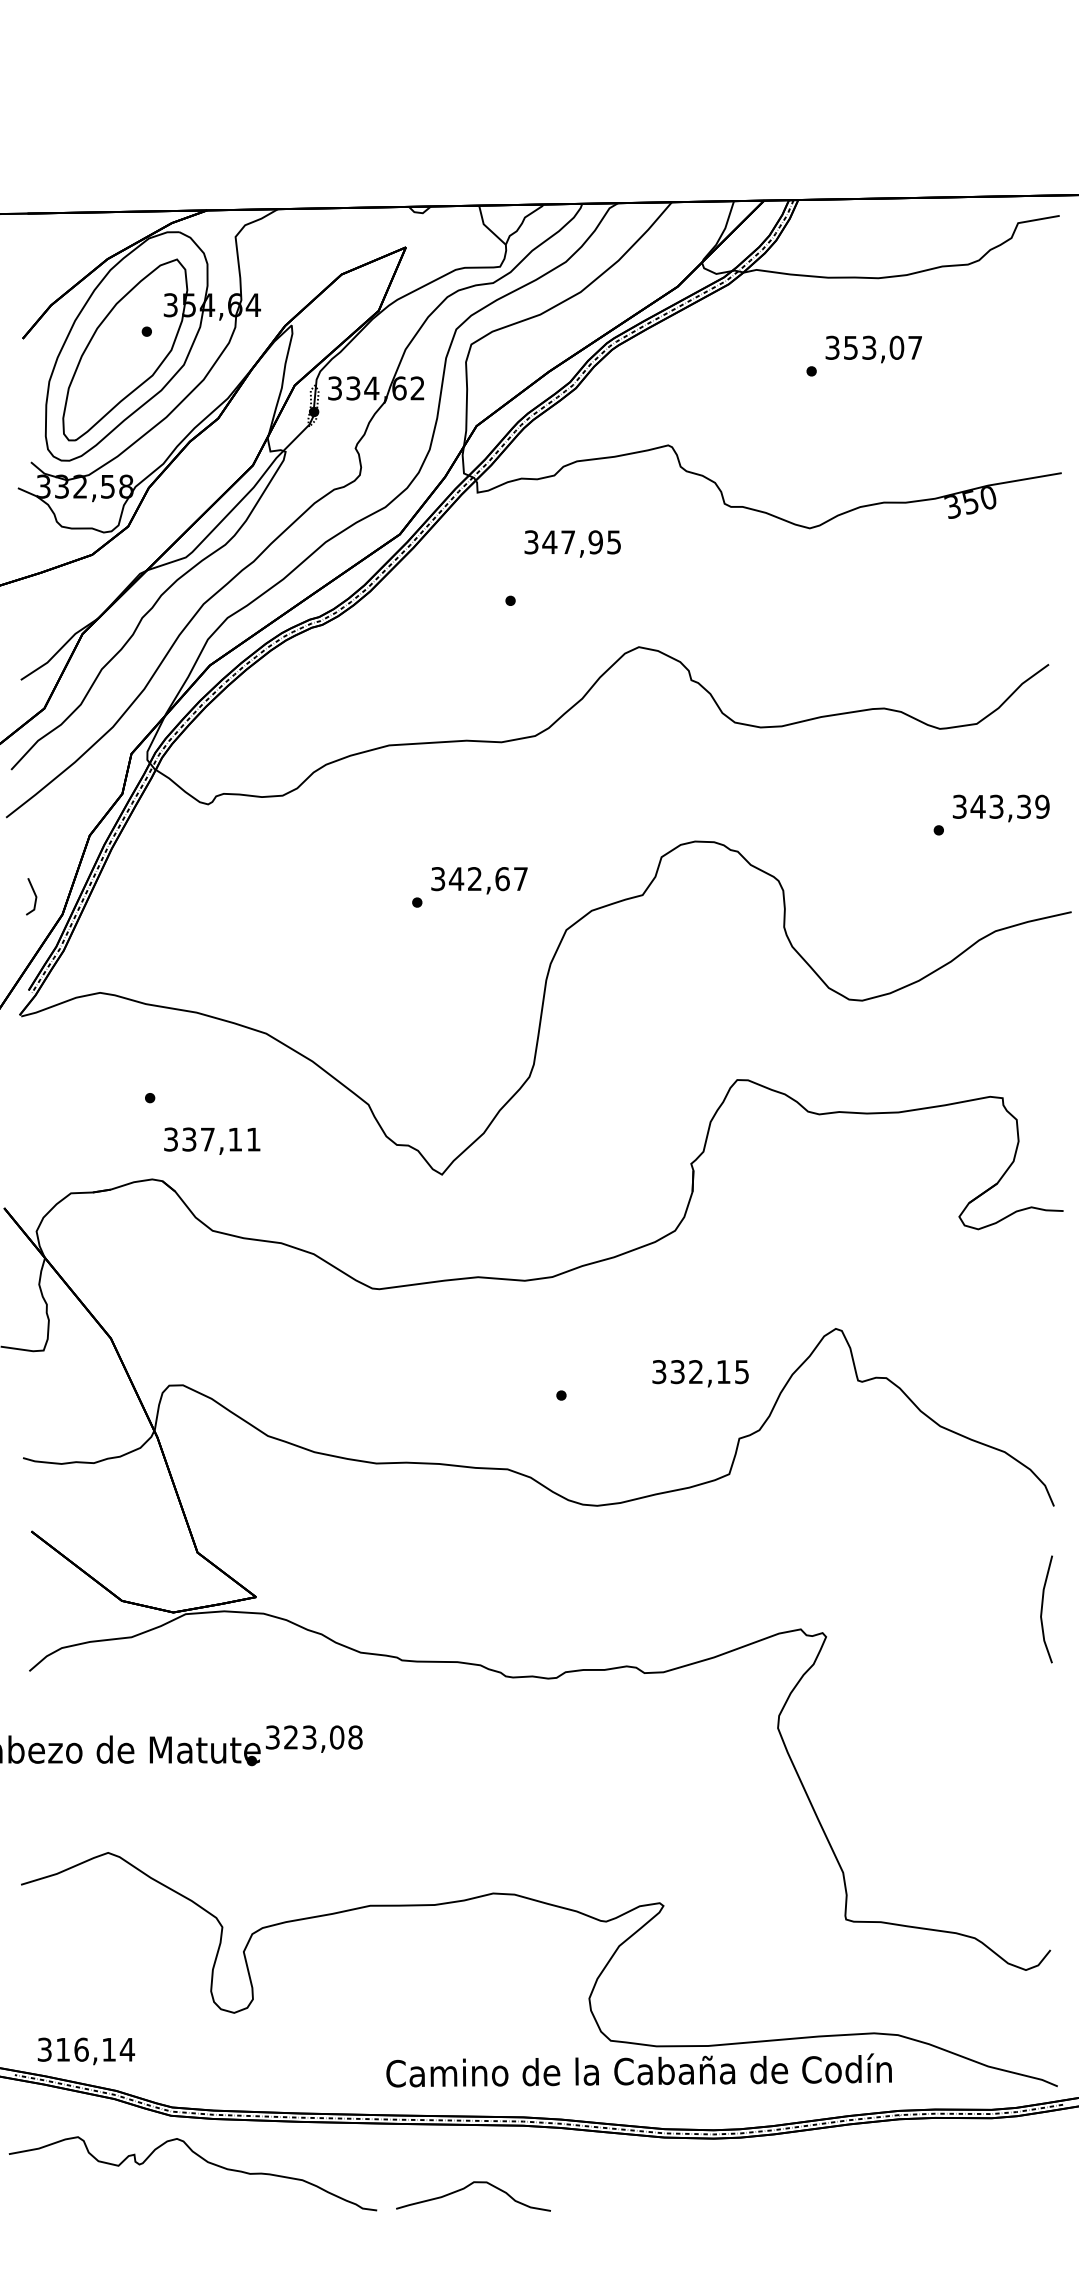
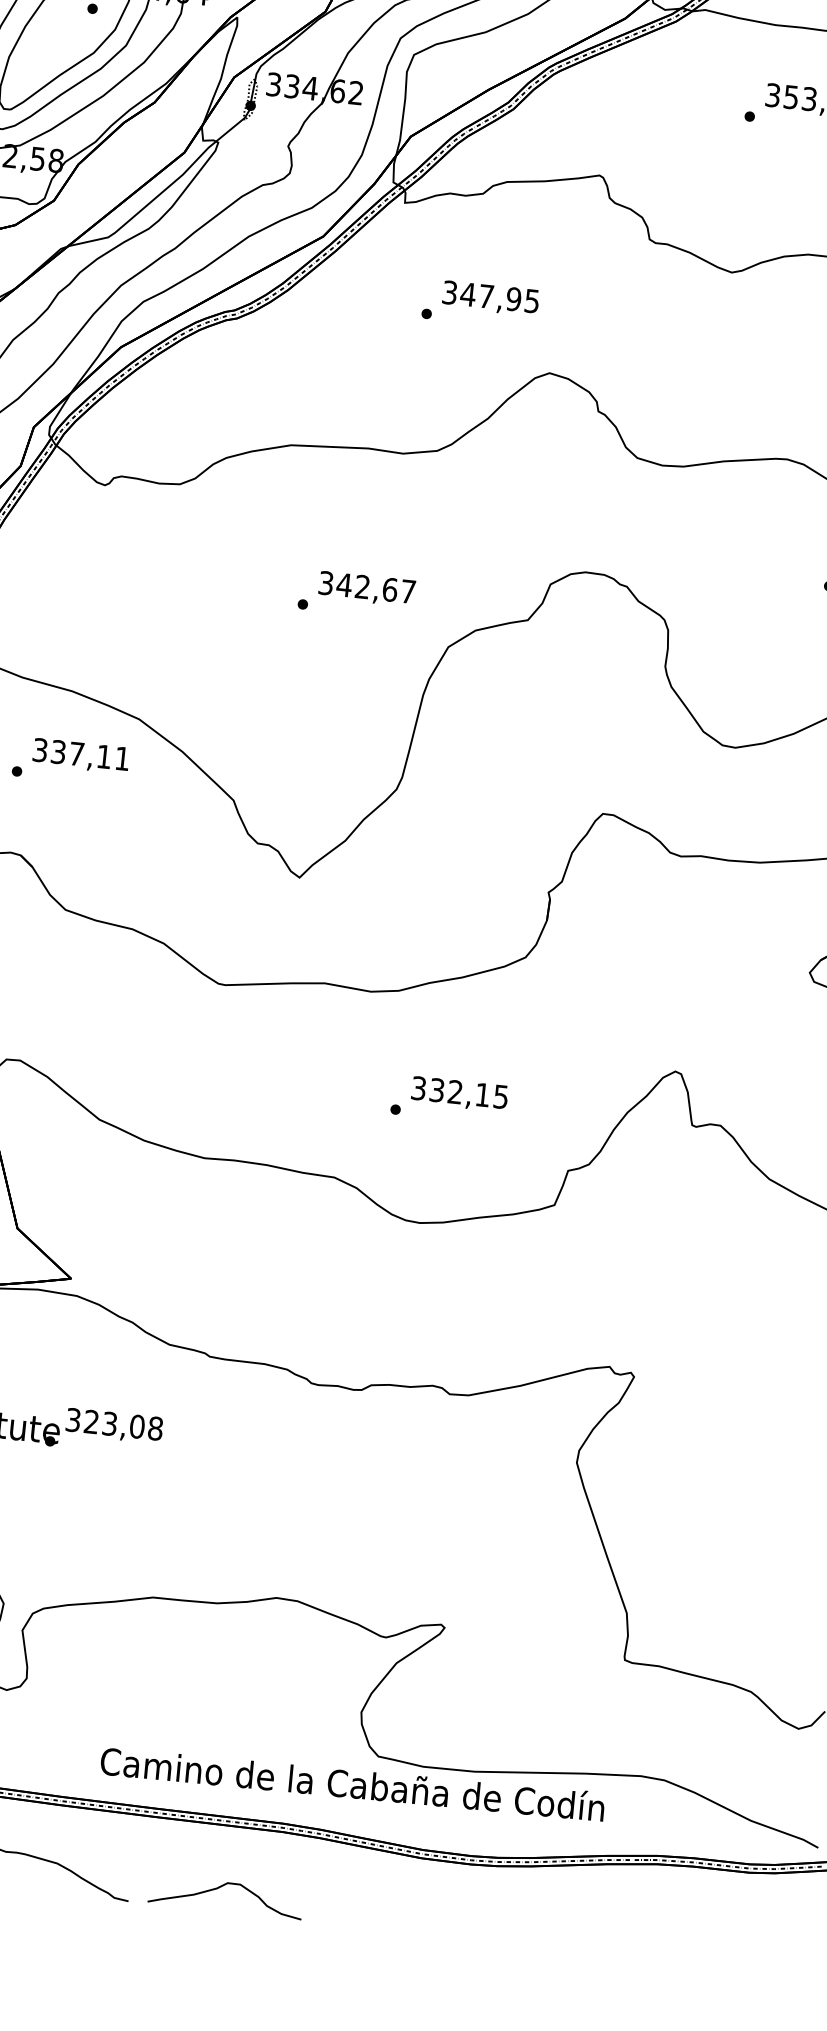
text: (572, 543) -> (490, 298), moved
text: (212, 1140) -> (81, 755), moved
text: (700, 1373) -> (459, 1094), moved
text: (638, 2070) -> (352, 1783), moved

